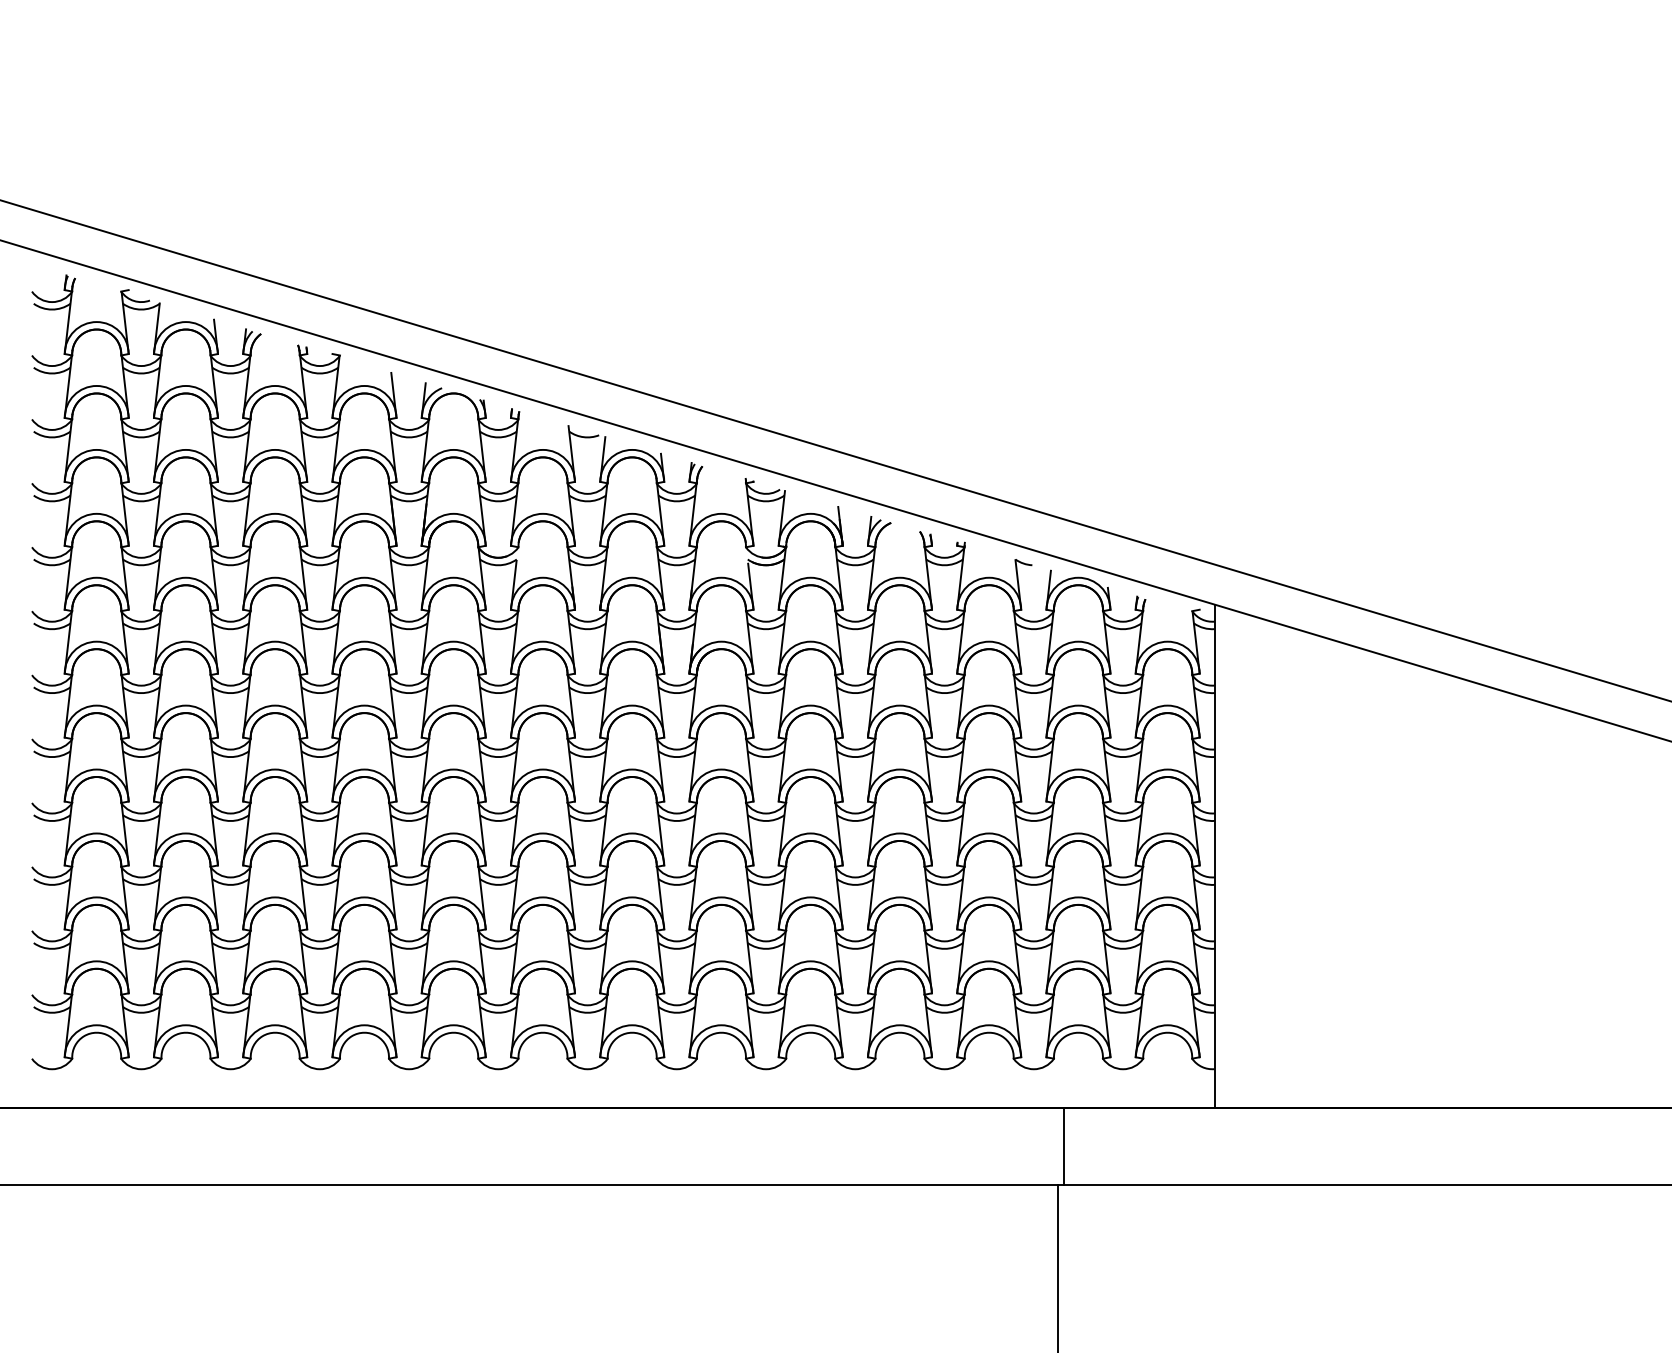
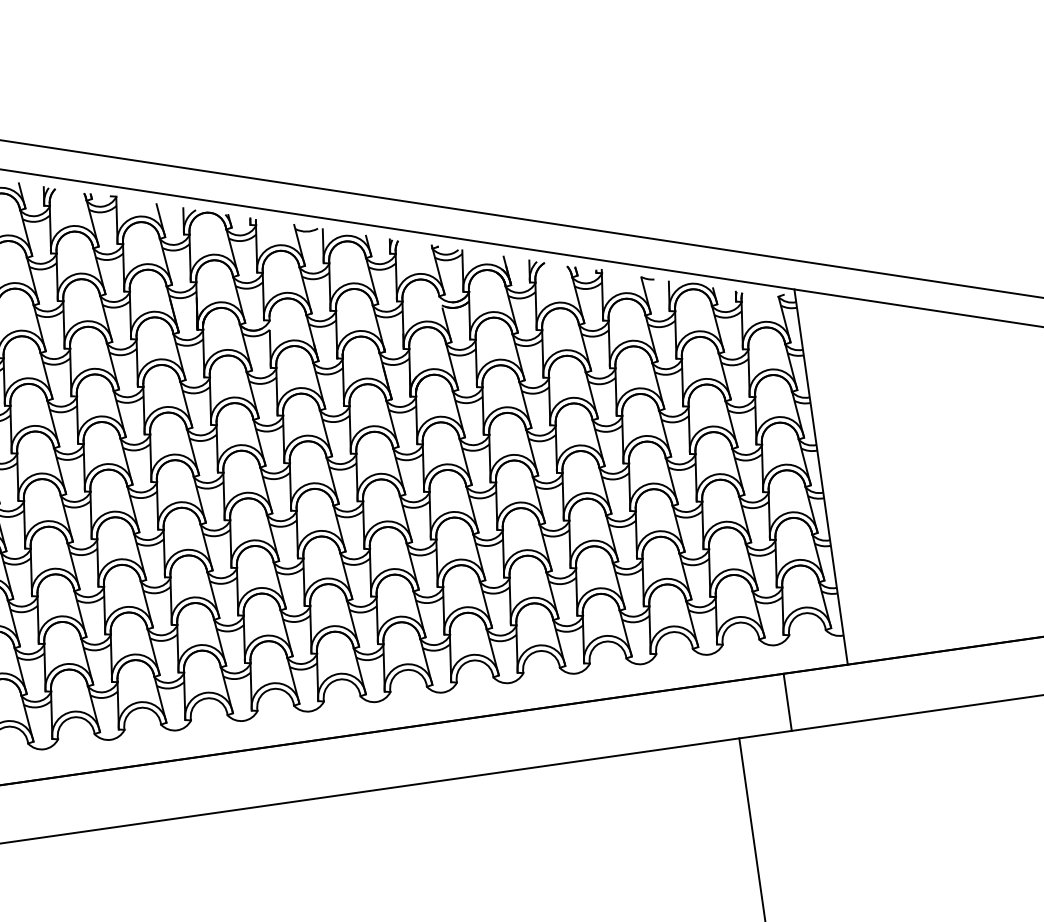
line: (1063, 1146) -> (787, 702), moved

